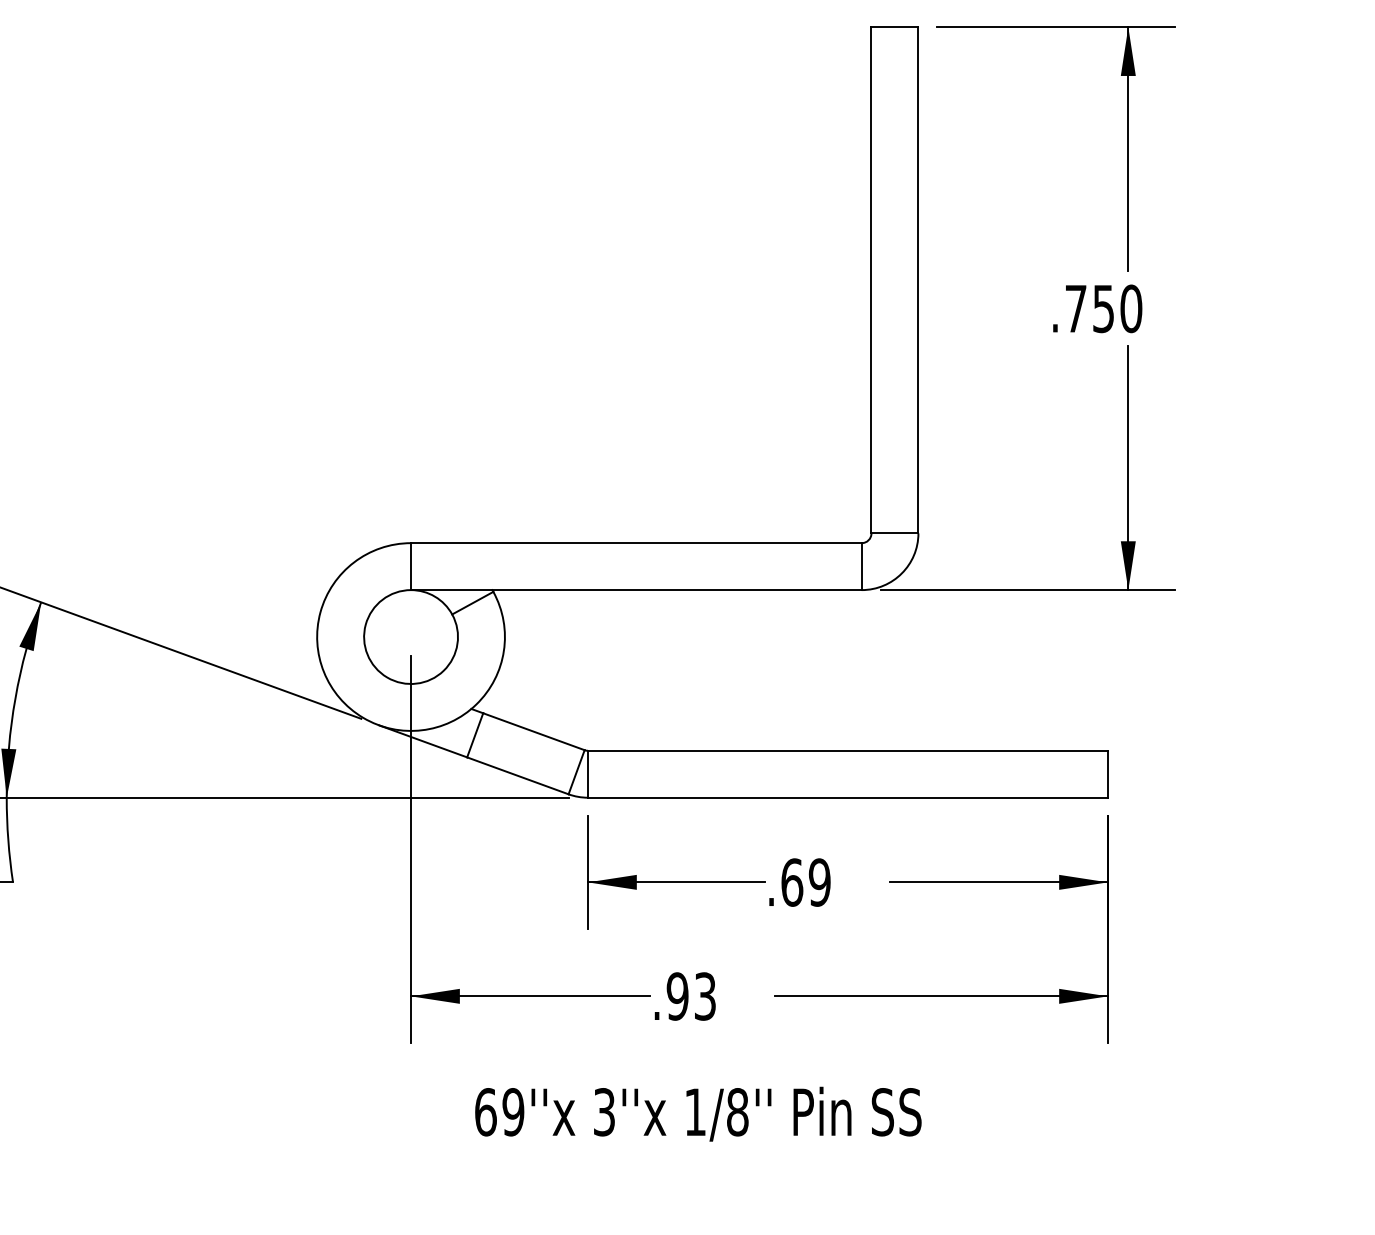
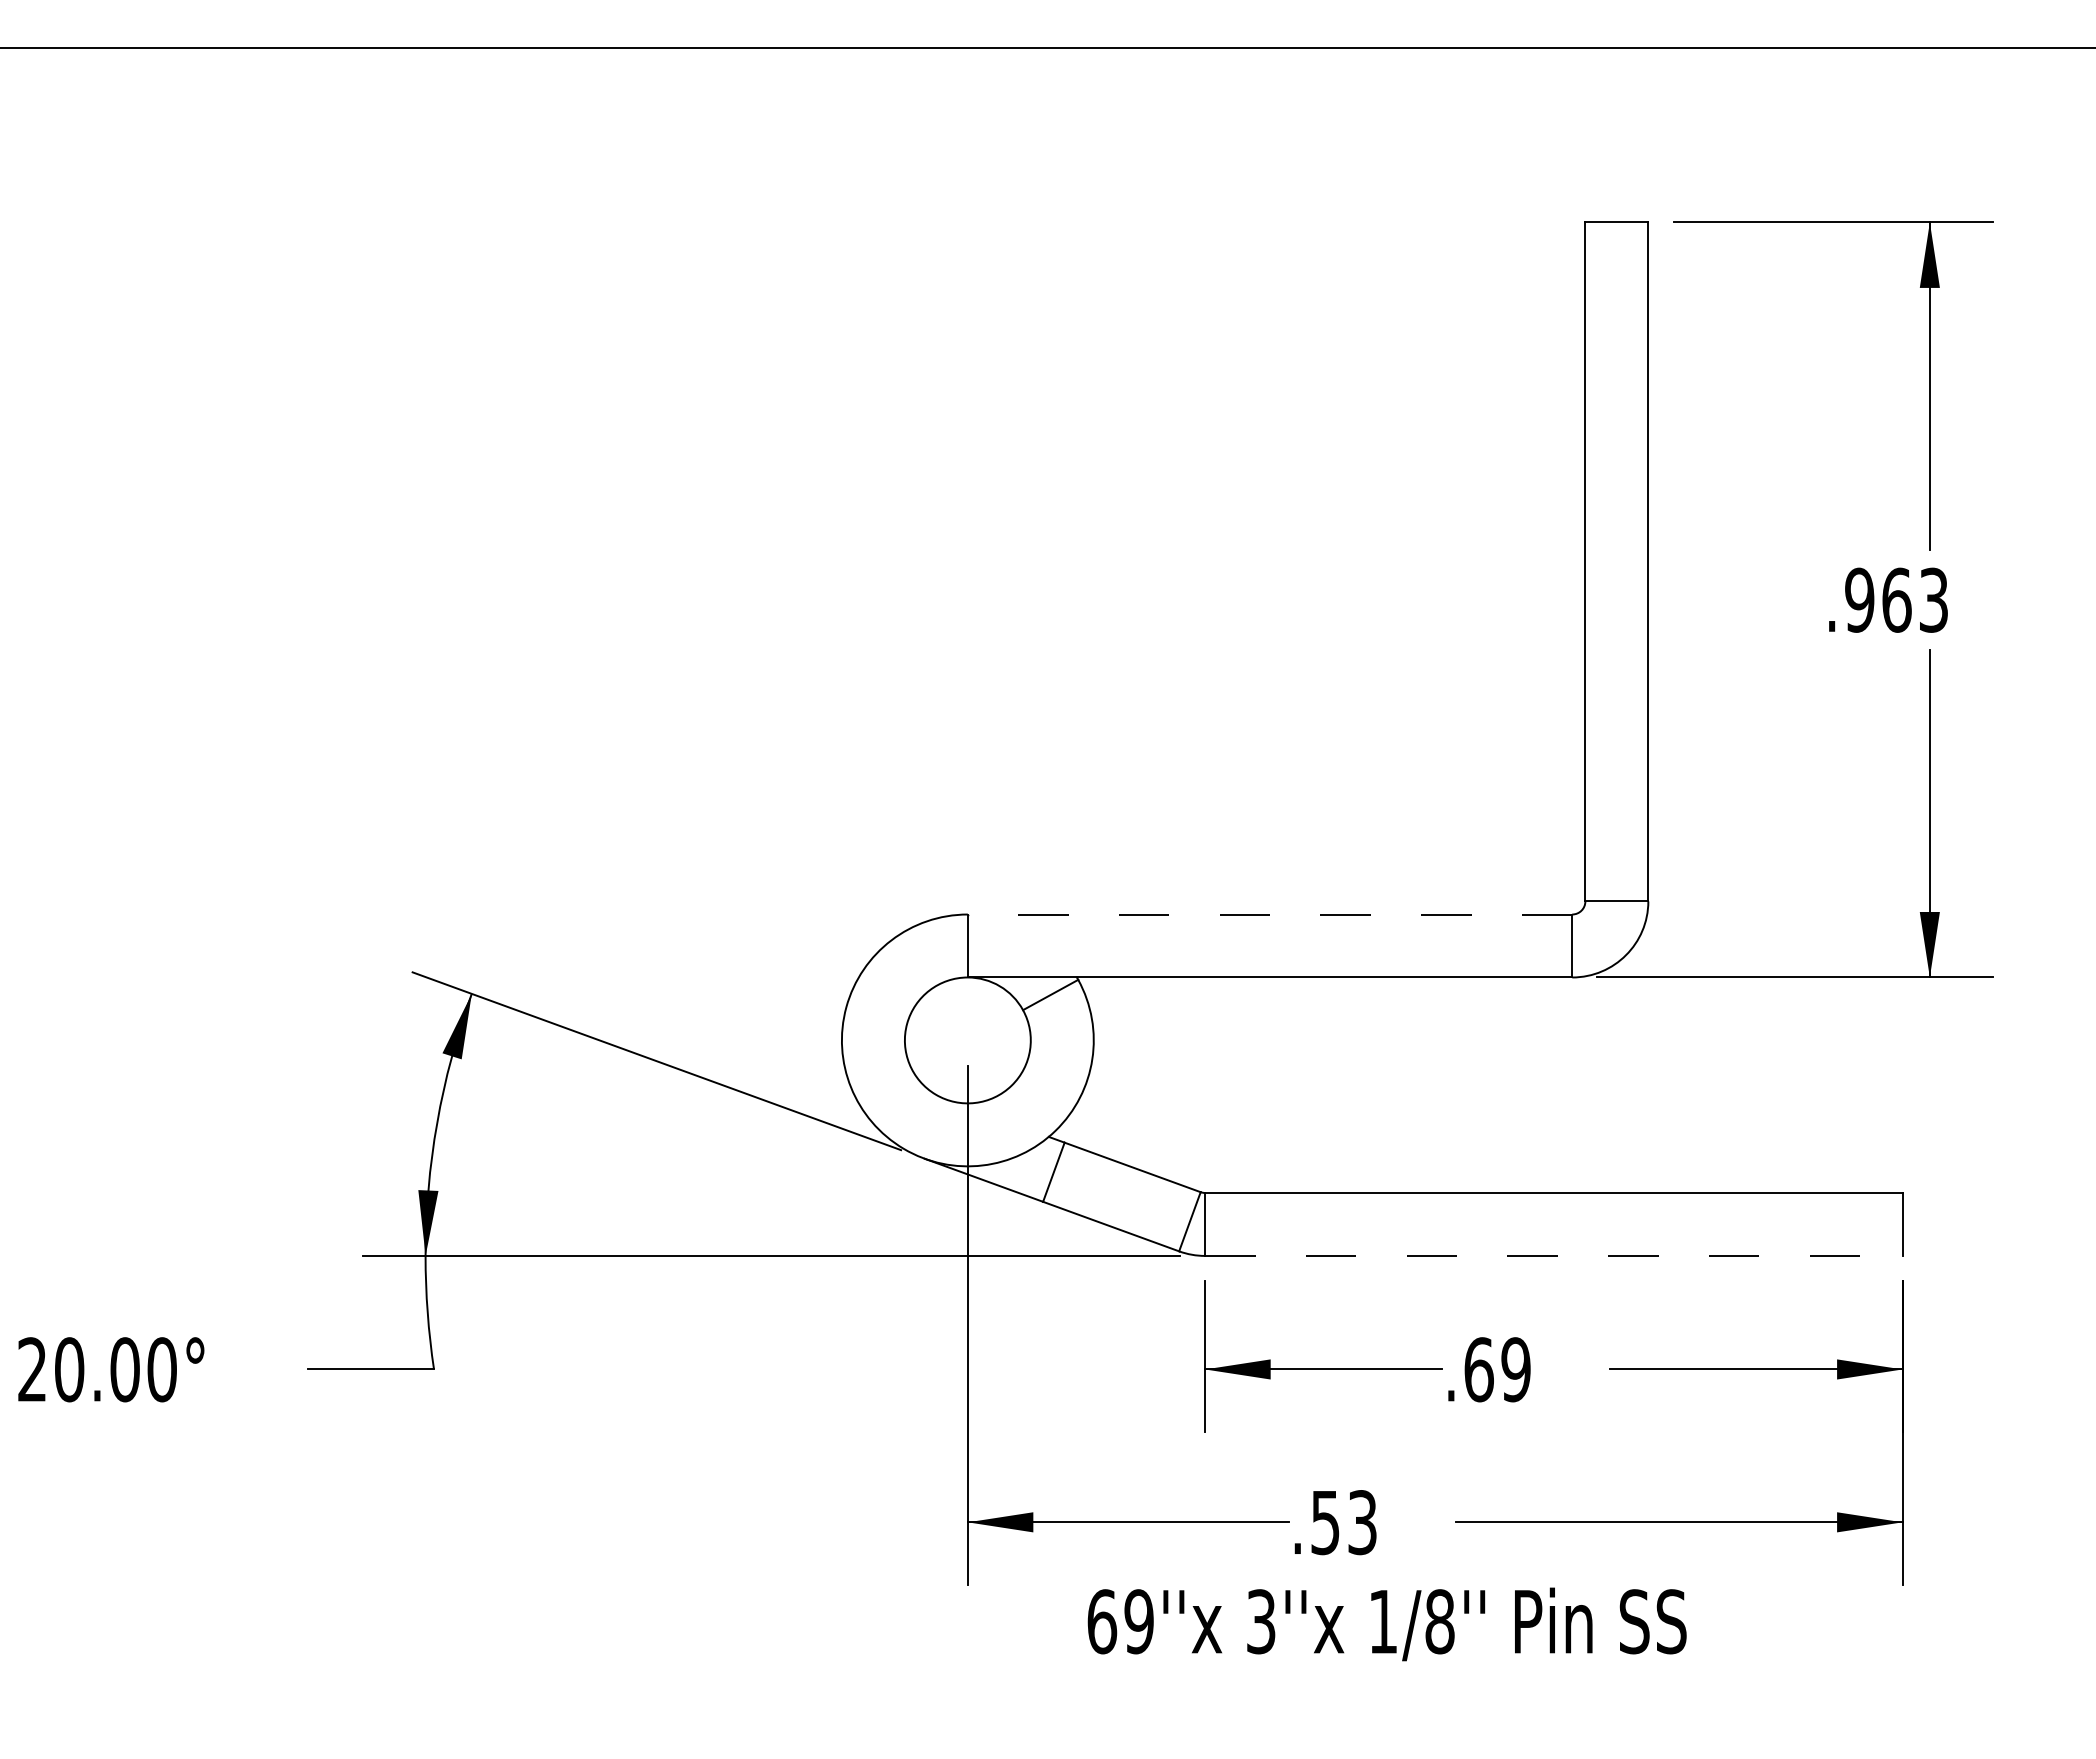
text: (1103, 308) -> (1896, 599), .750 -> .963
line: (635, 543) -> (1269, 914), solid -> dashed
line: (847, 797) -> (1553, 1255), solid -> dashed
text: (677, 996) -> (1325, 1522), .93 -> .53
text: (697, 1114) -> (1386, 1624), moved

